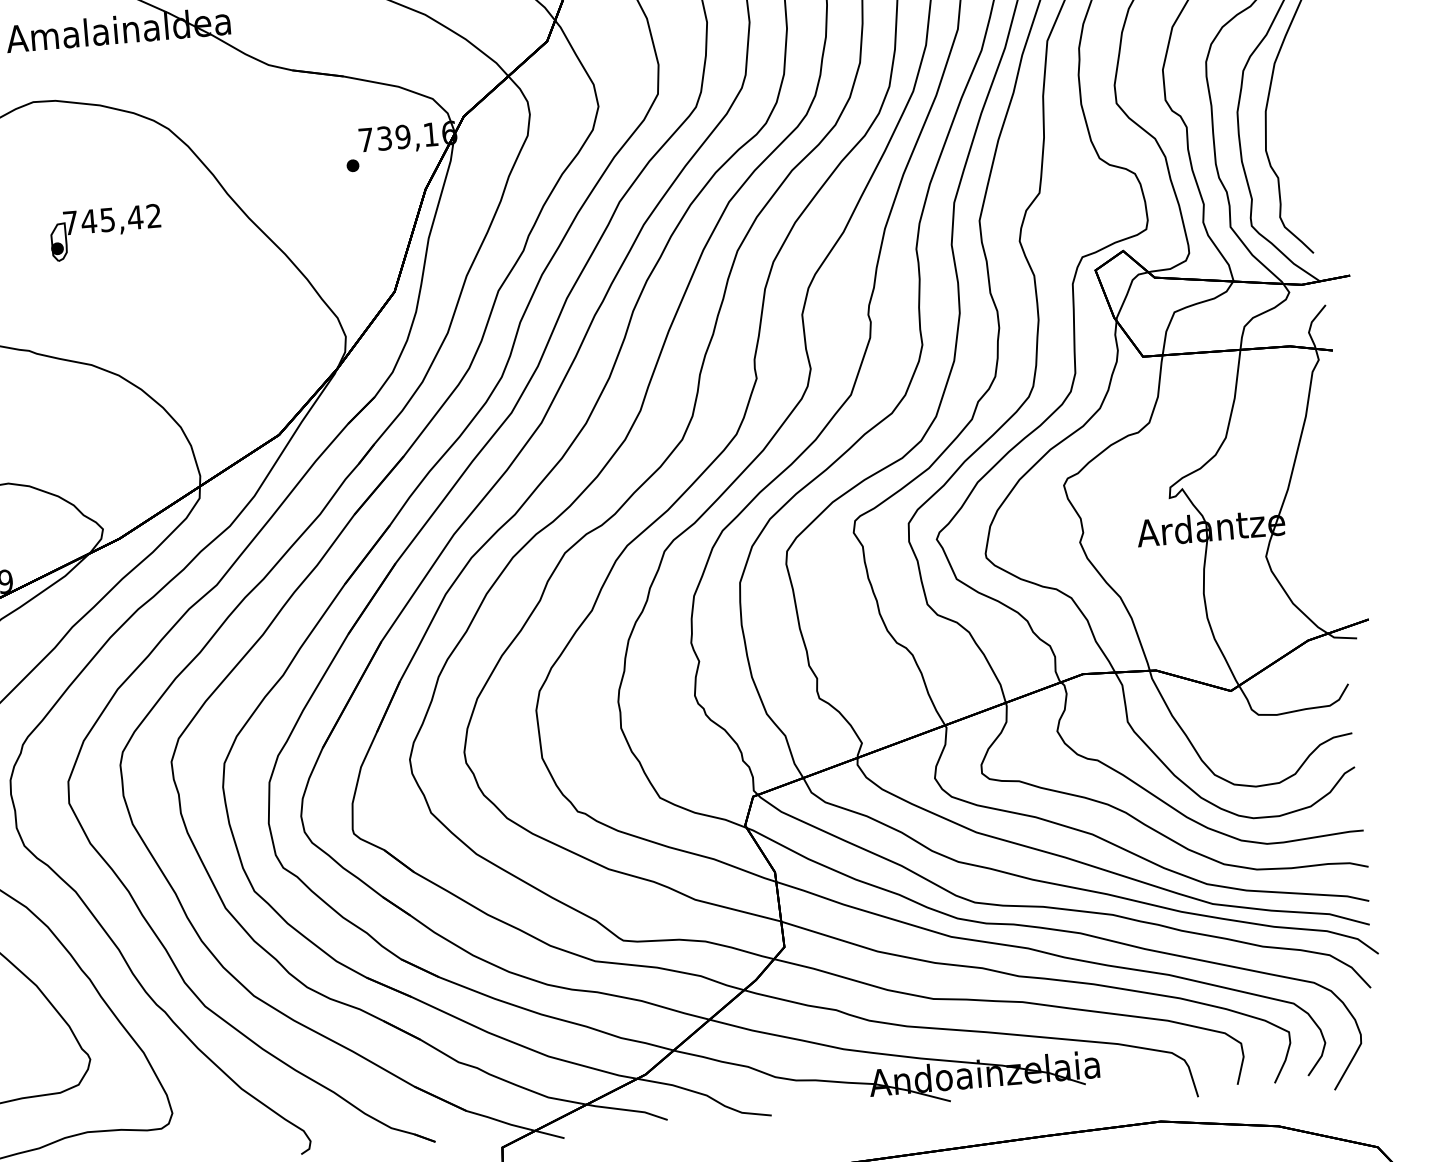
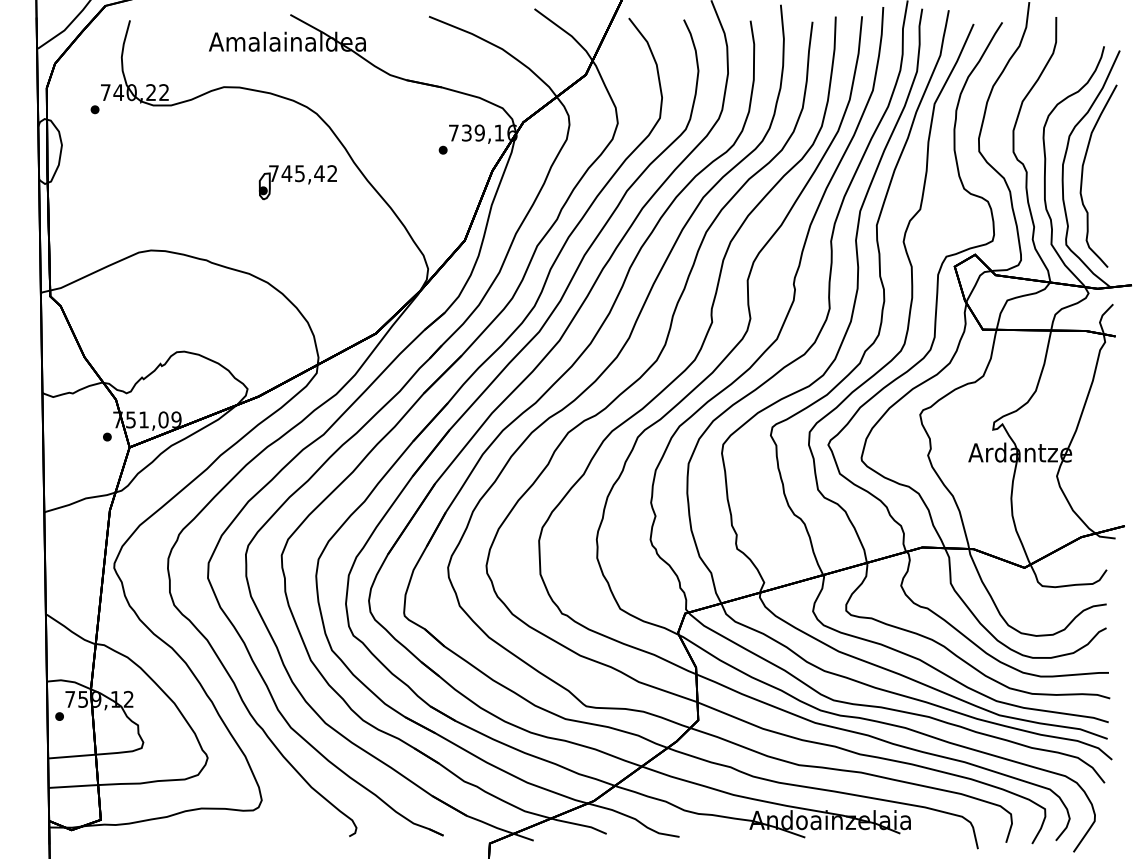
part: (105, 232) -> (297, 182), moved

